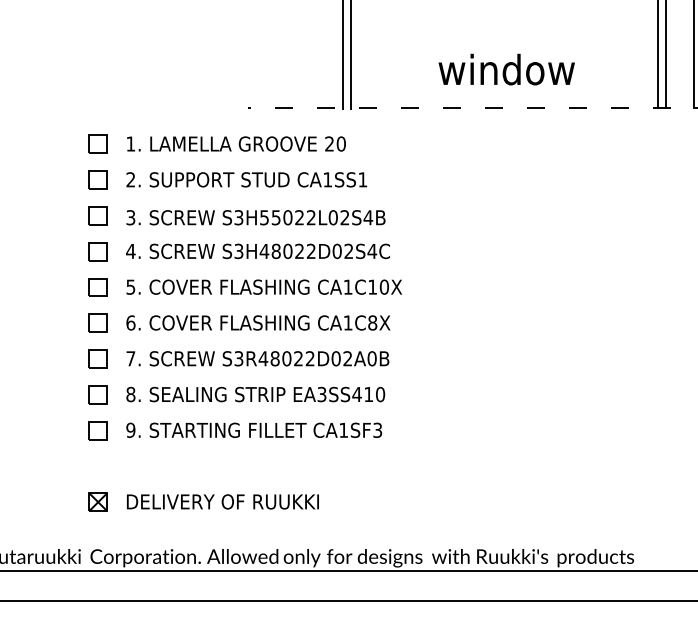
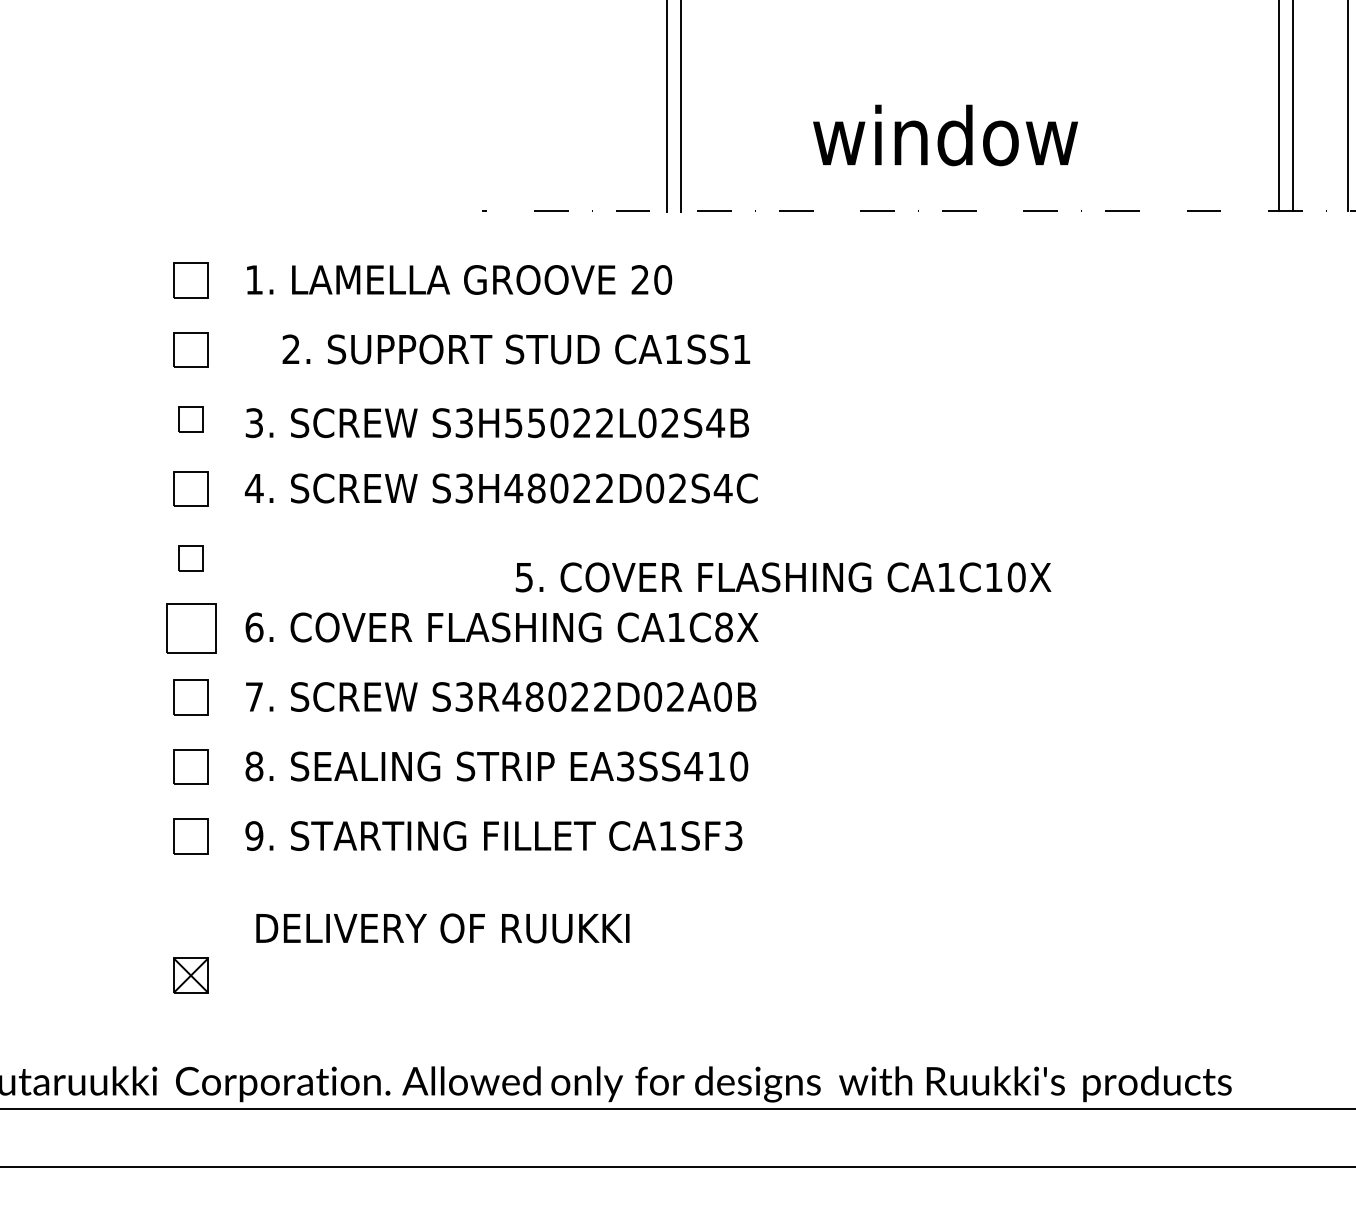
text: (506, 69) -> (945, 135), moved
text: (246, 179) -> (515, 348), moved
part: (97, 215) -> (189, 418), size x0.7
text: (263, 286) -> (781, 576), moved
part: (97, 287) -> (189, 558), size x0.7
part: (97, 322) -> (189, 626), size x1.4
text: (222, 501) -> (442, 927), moved

